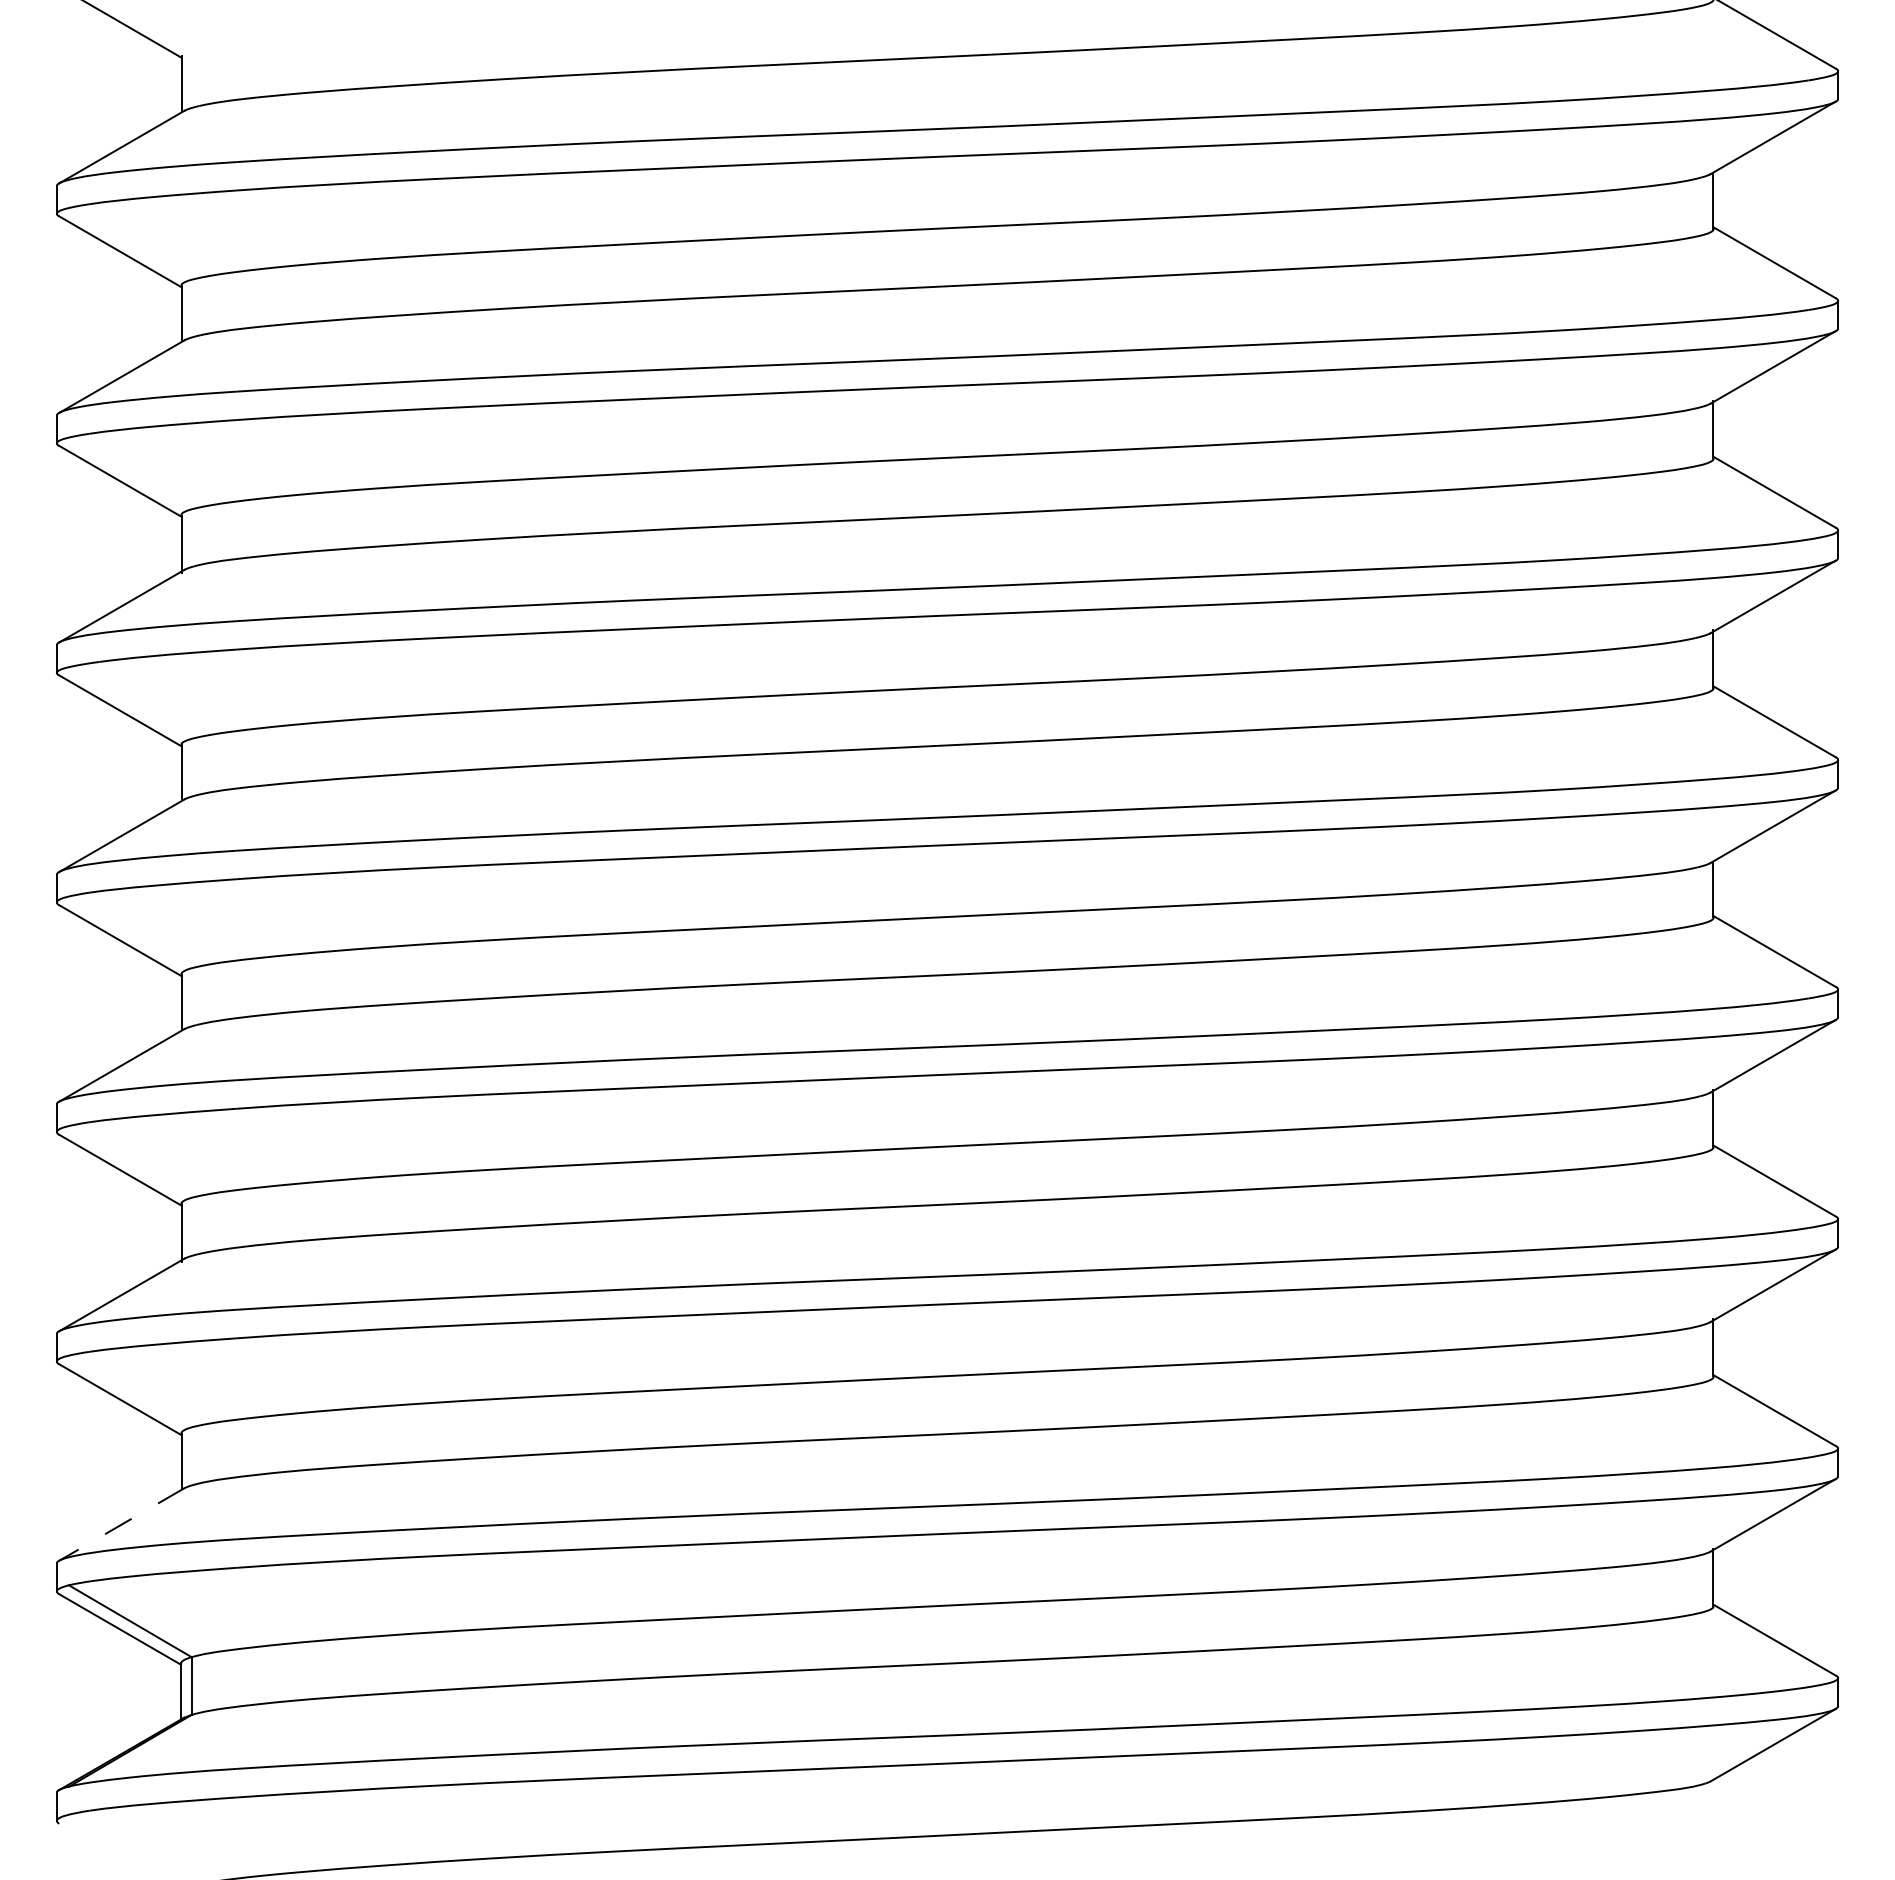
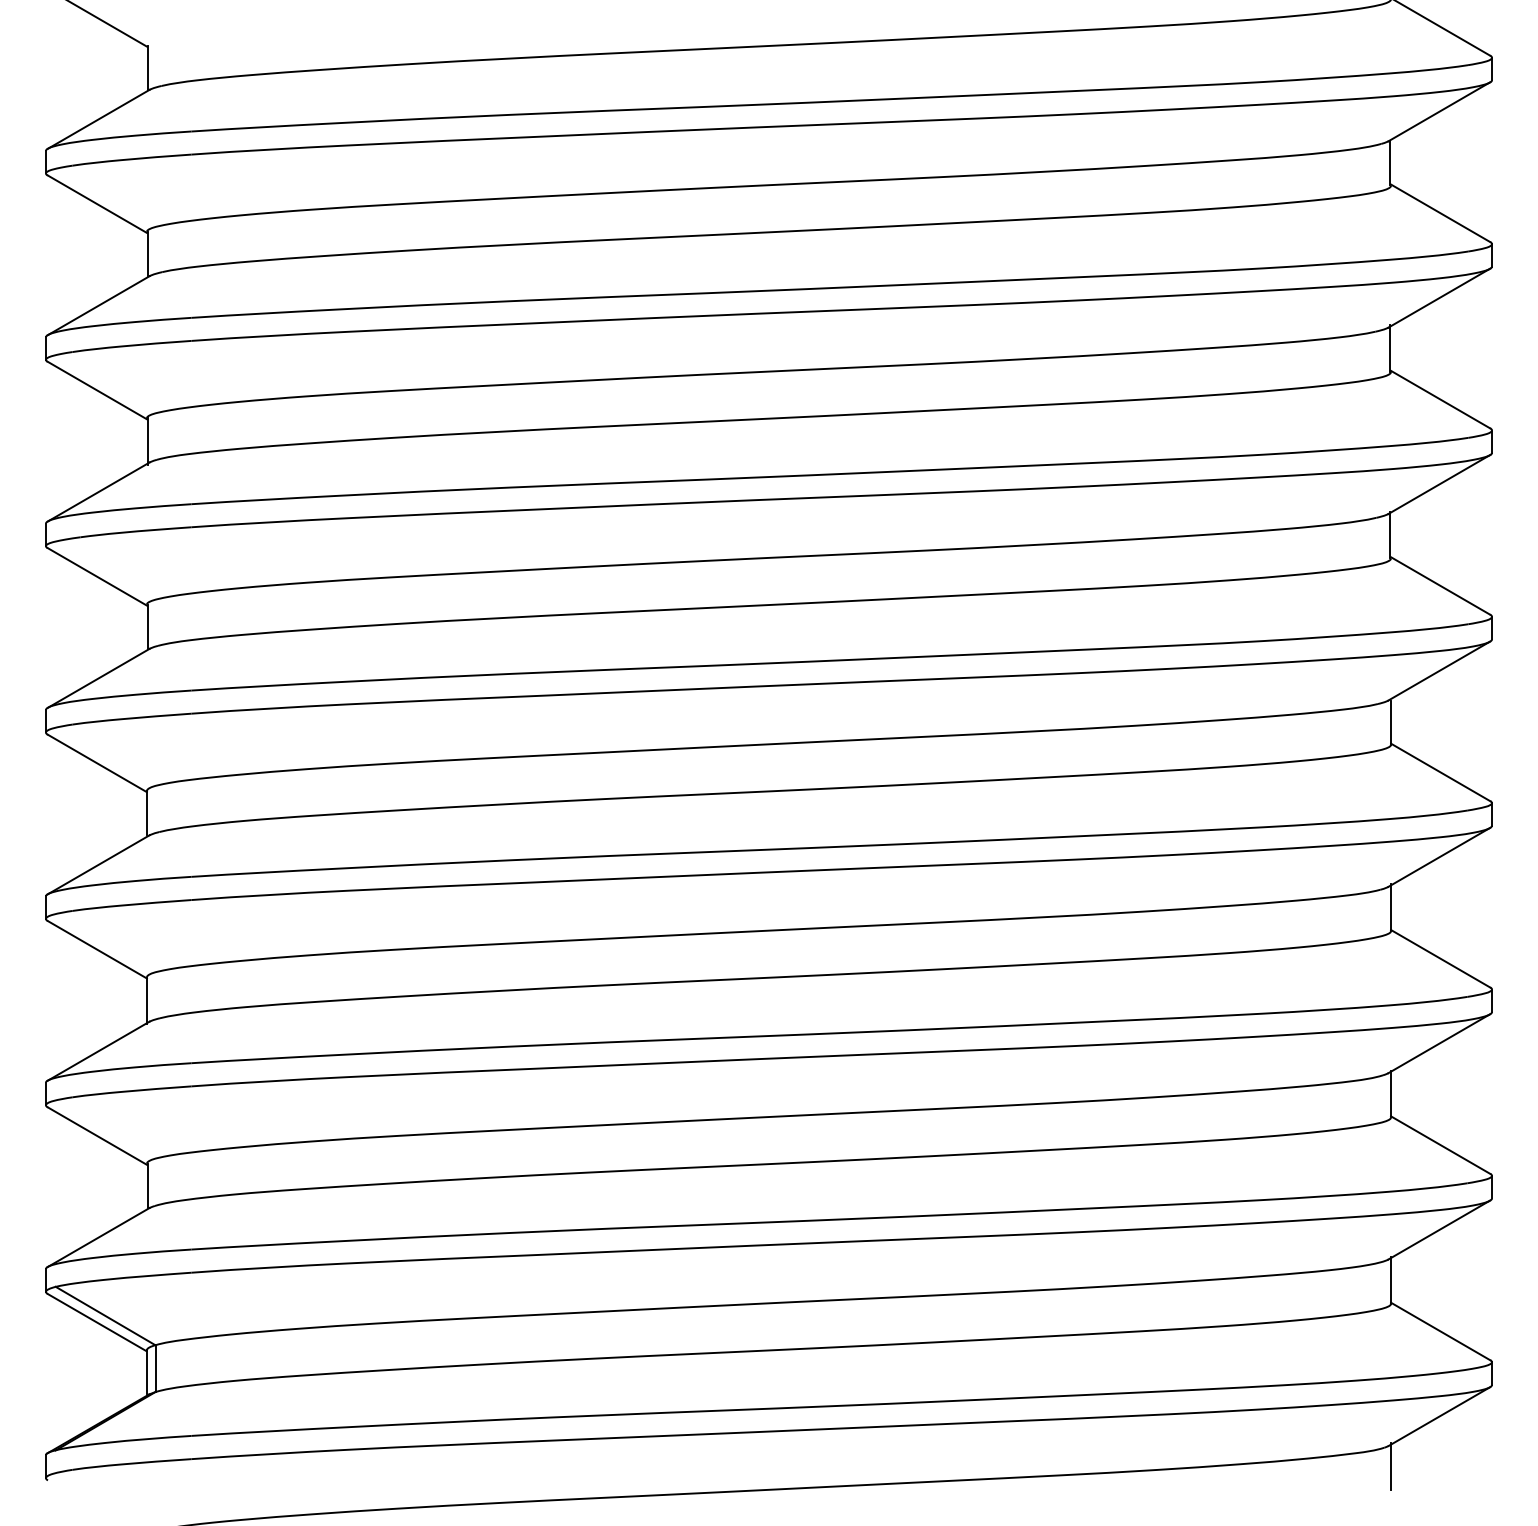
line: (121, 1524) -> (98, 1237), dashed -> solid
line: (1713, 1806) -> (1390, 1466), added

